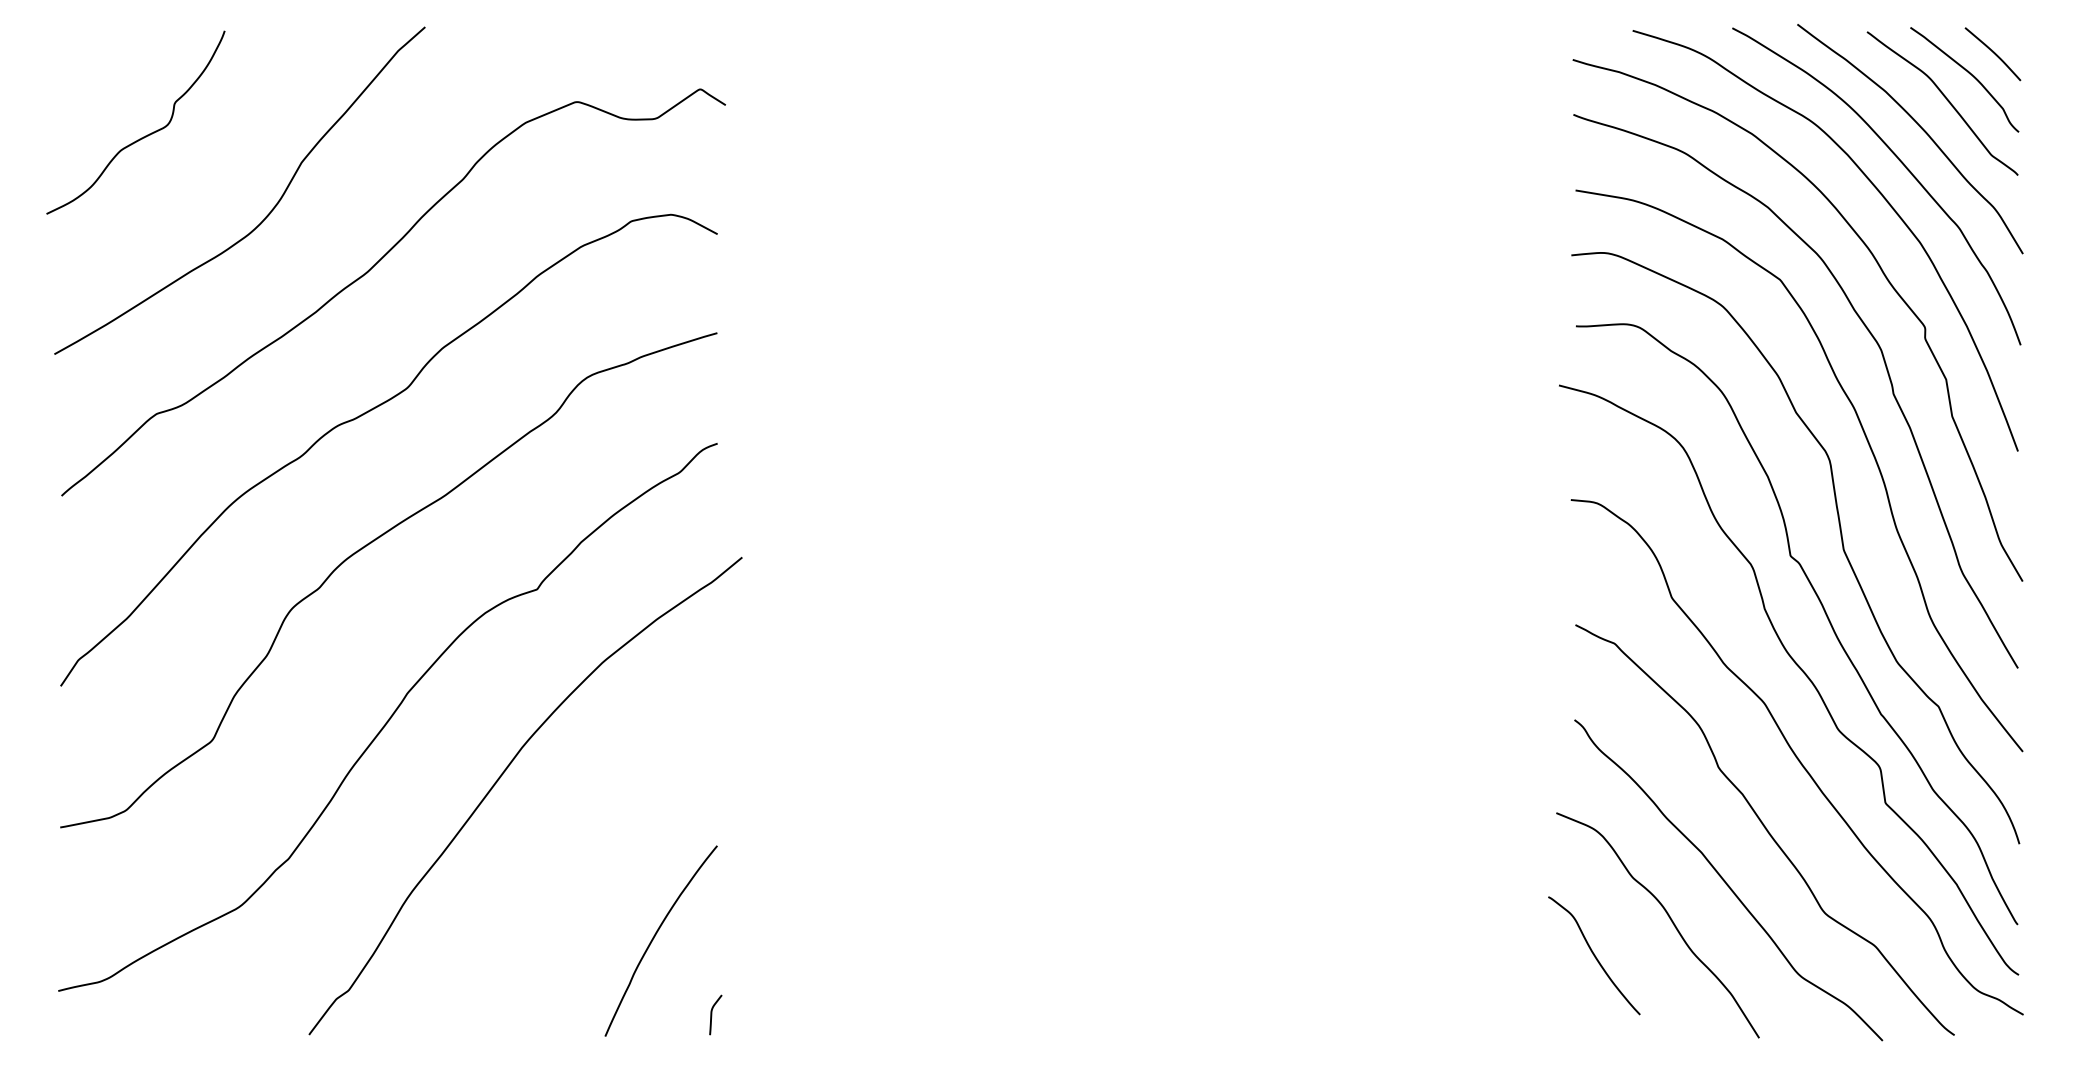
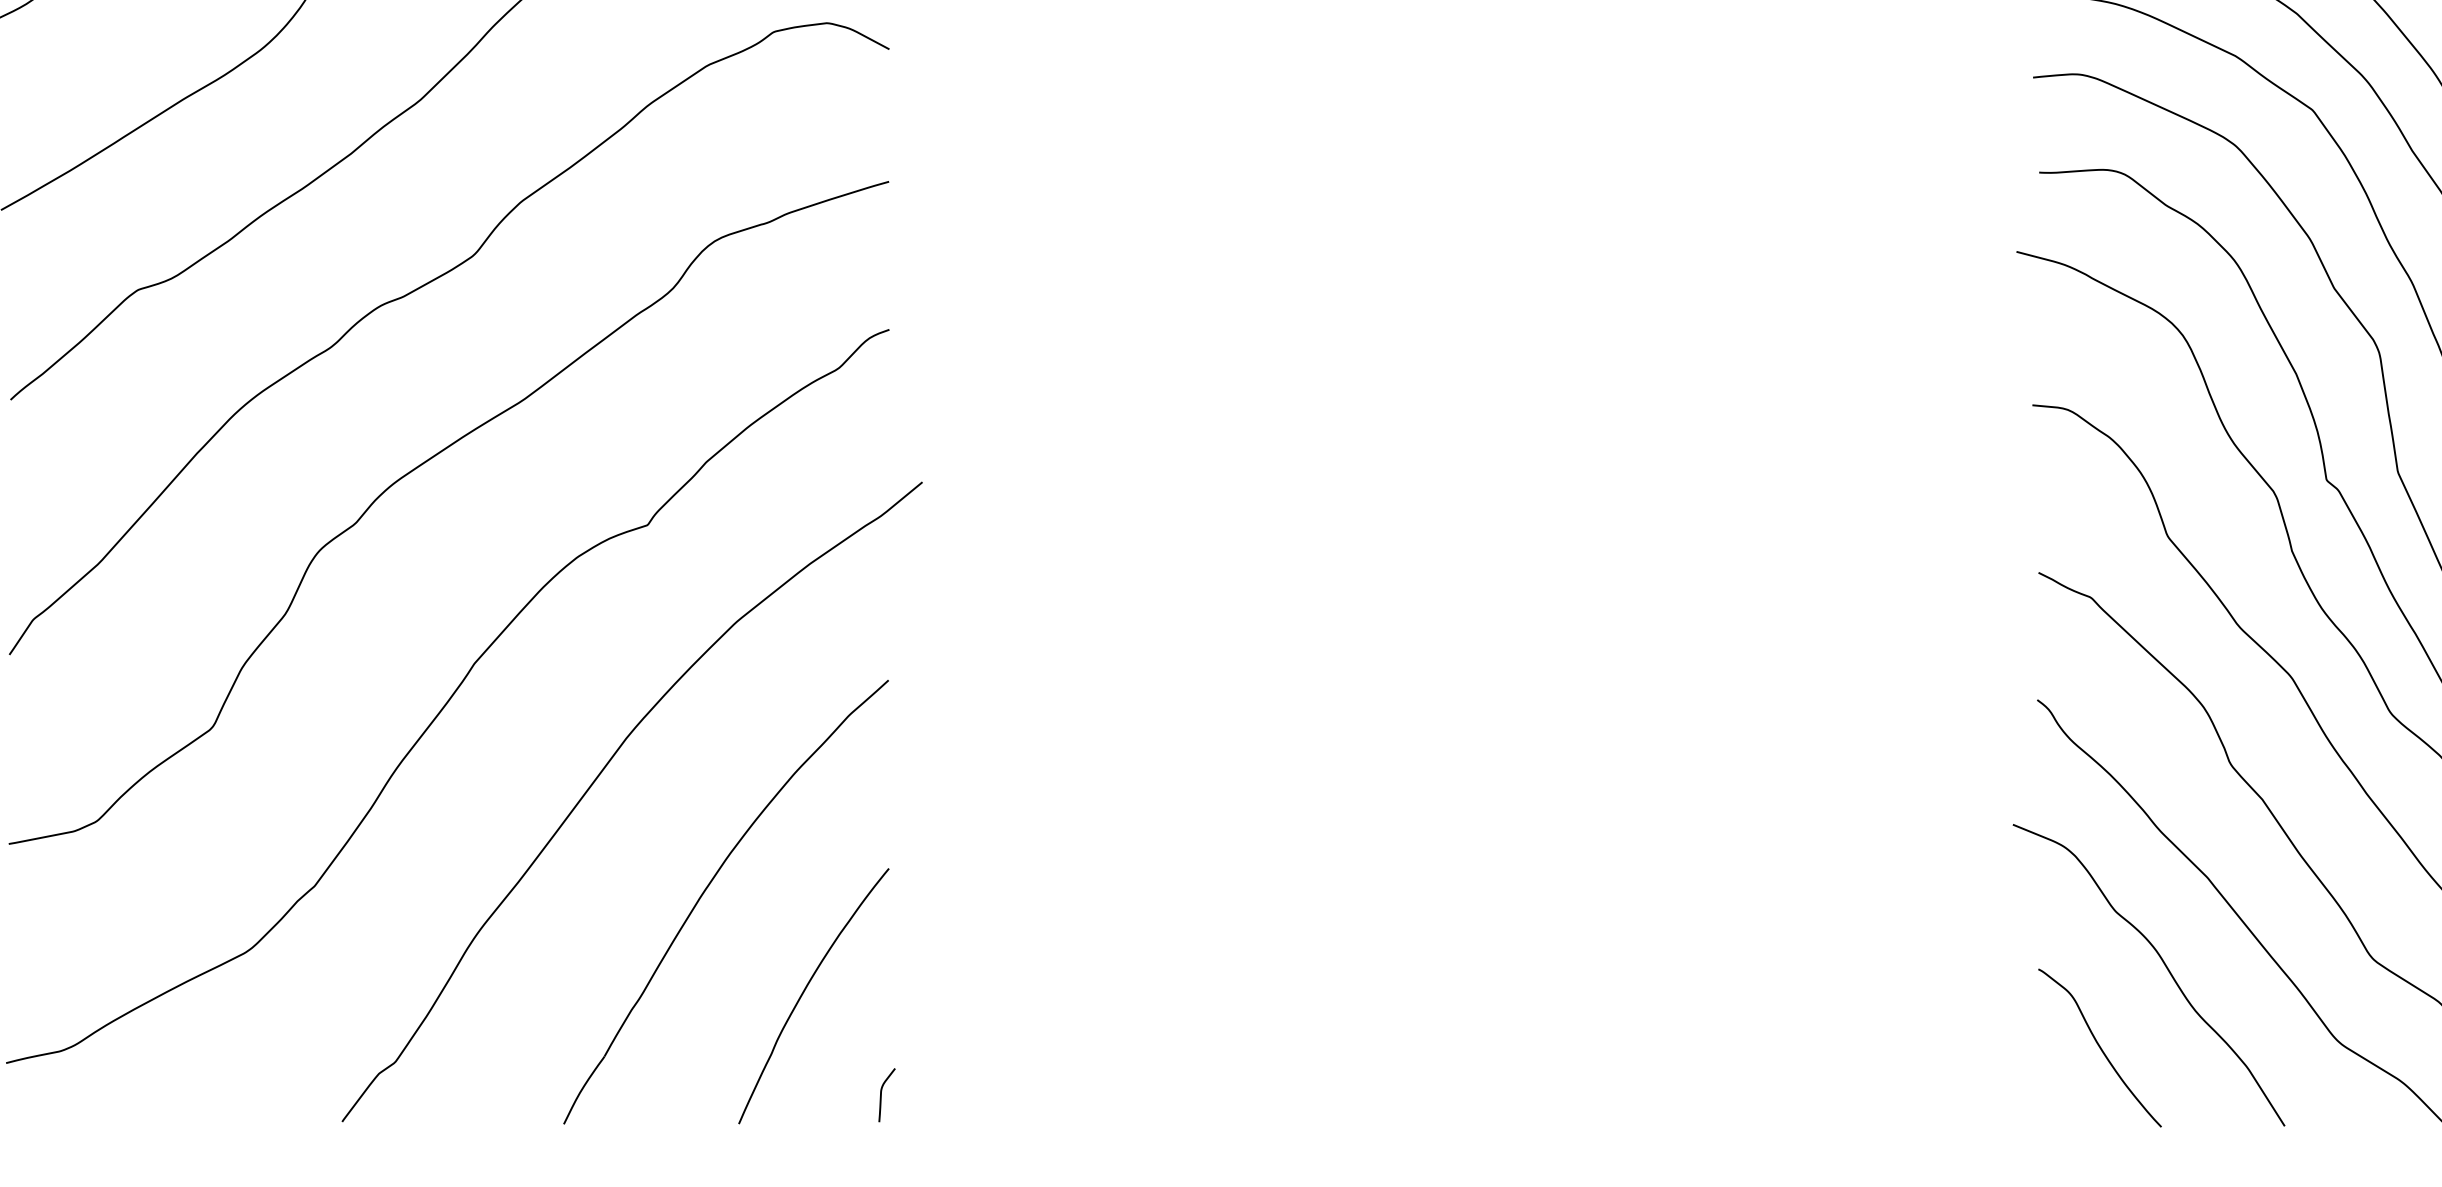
part: (582, 860) -> (708, 888), added
curve: (1594, 955) -> (2100, 1047), moved

